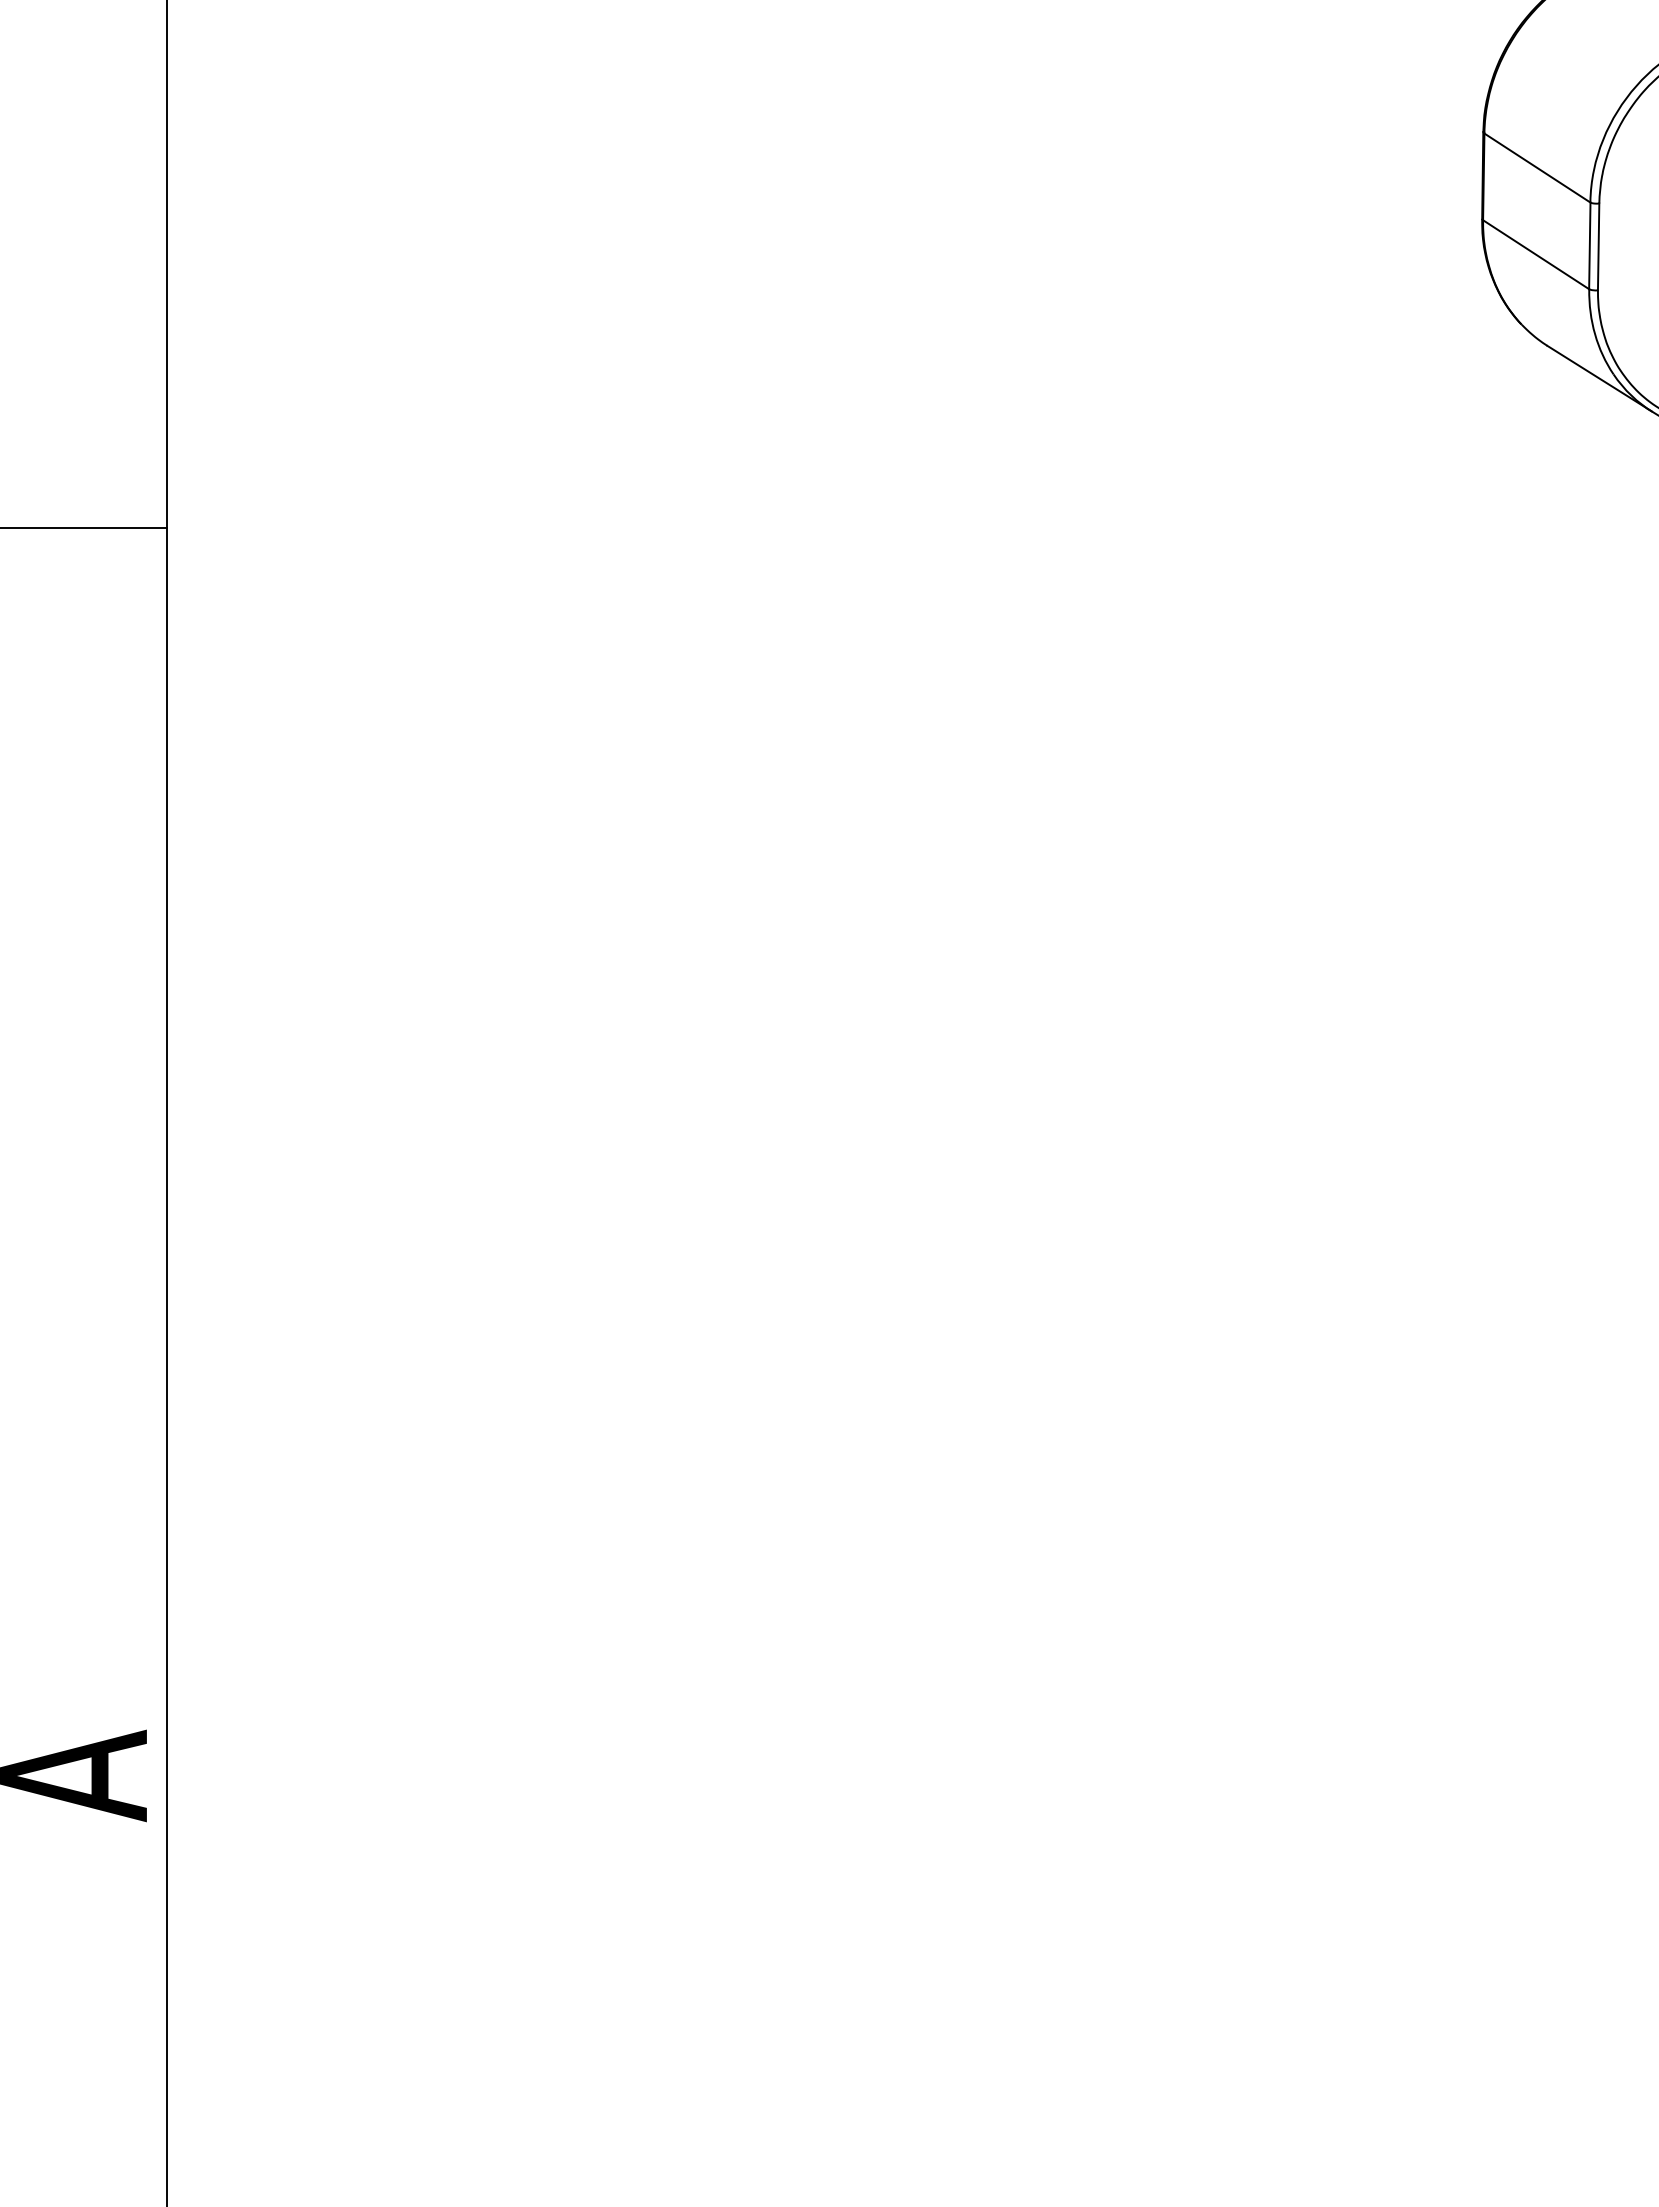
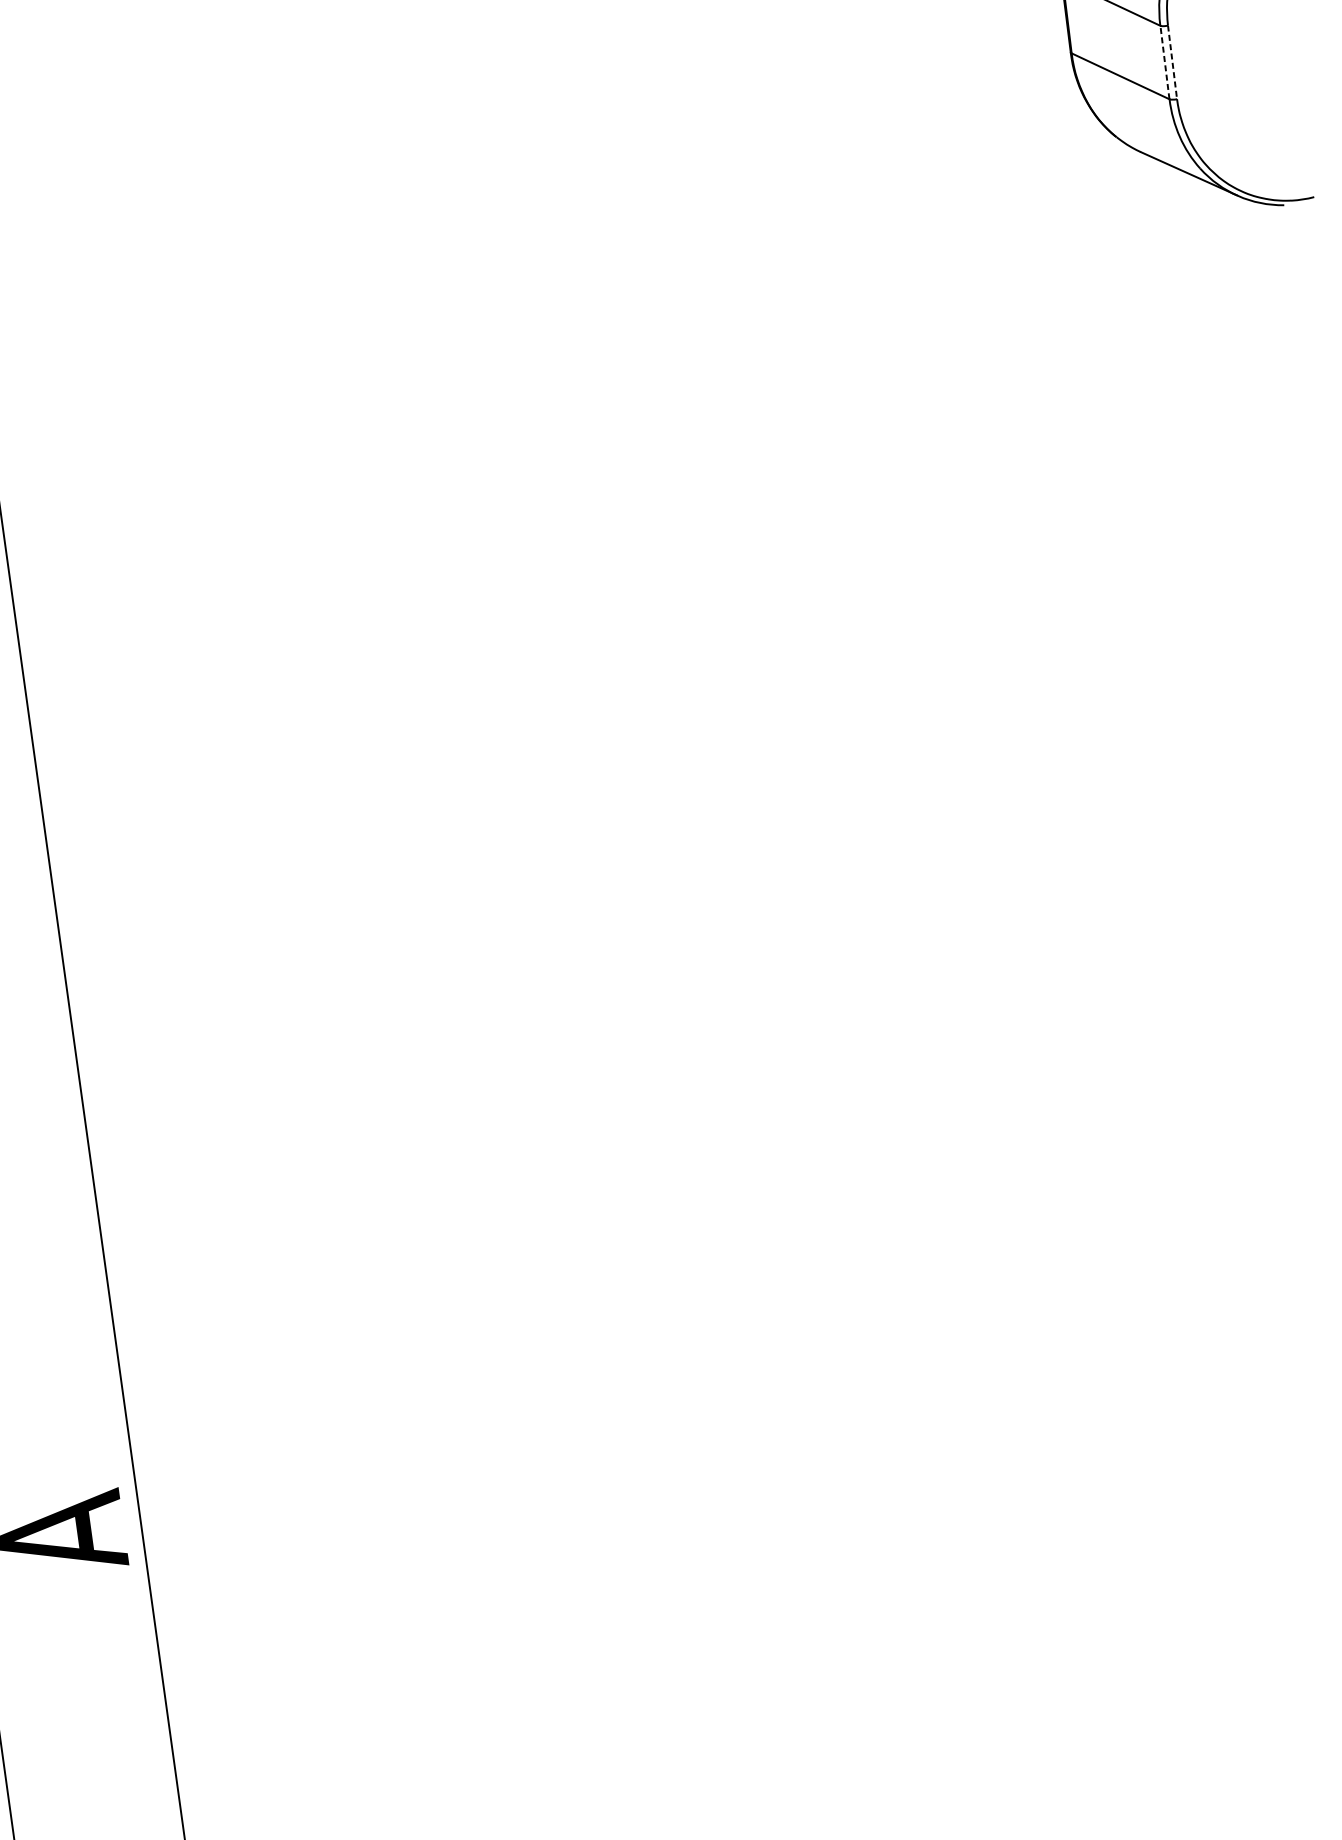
line: (1589, 245) -> (1164, 62), solid -> dashed
line: (1598, 247) -> (1172, 62), solid -> dashed

